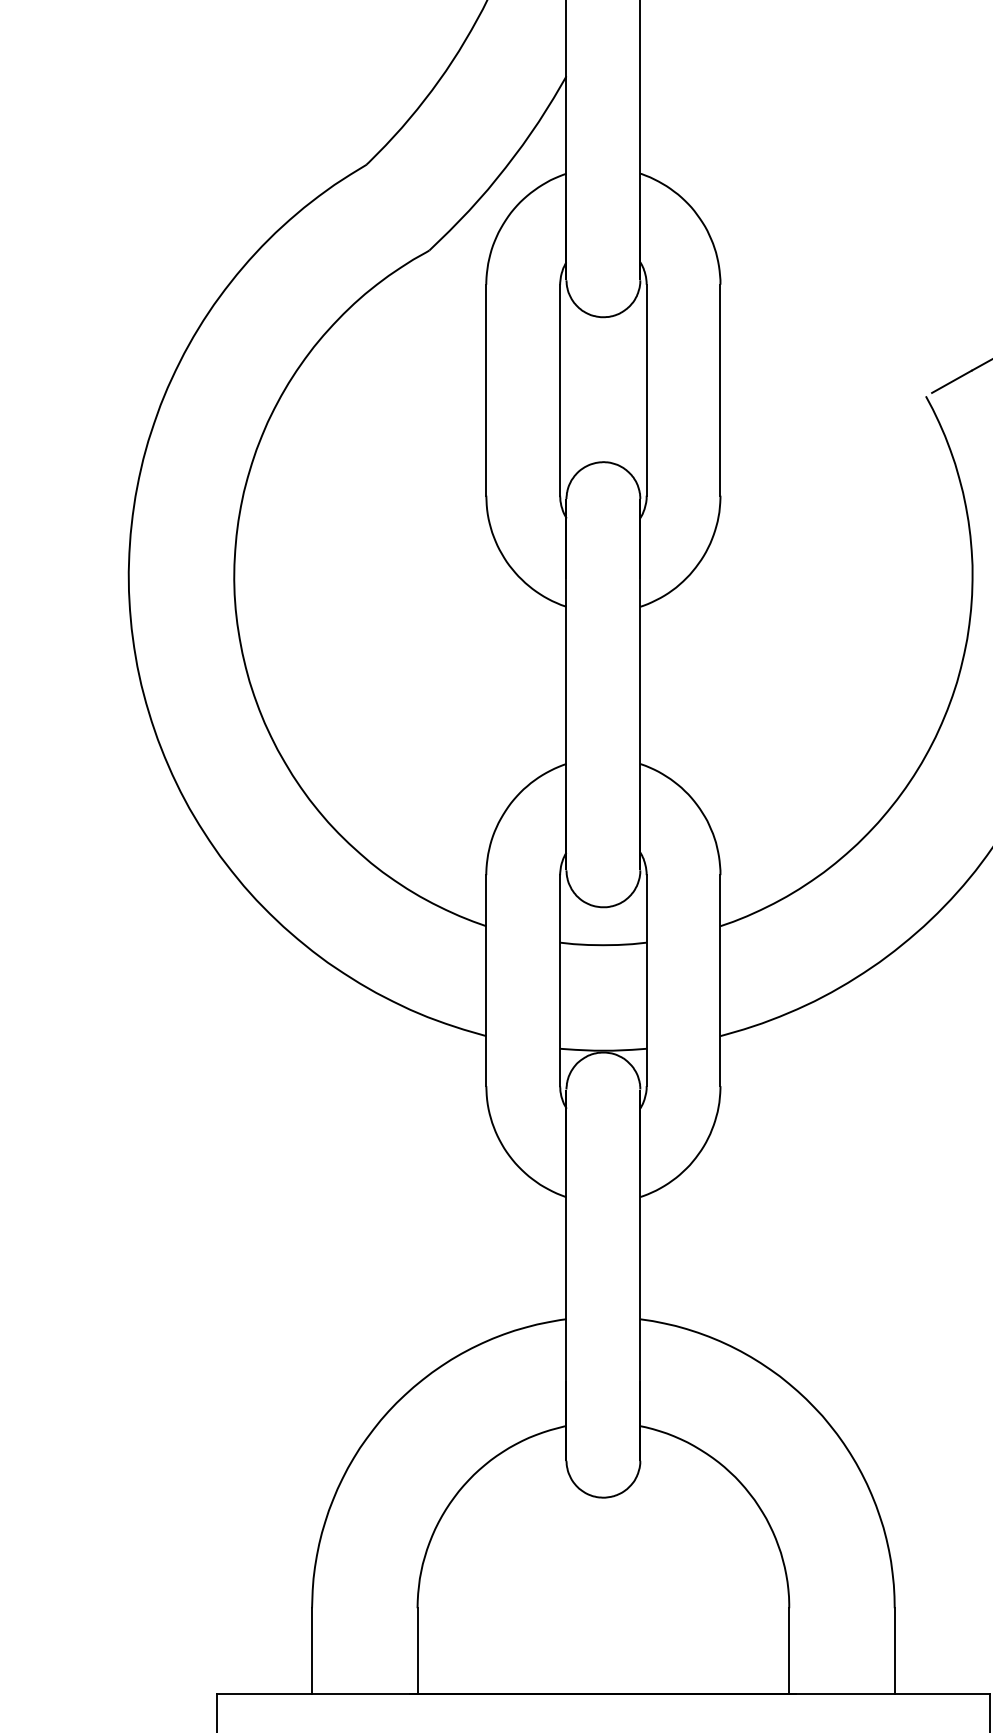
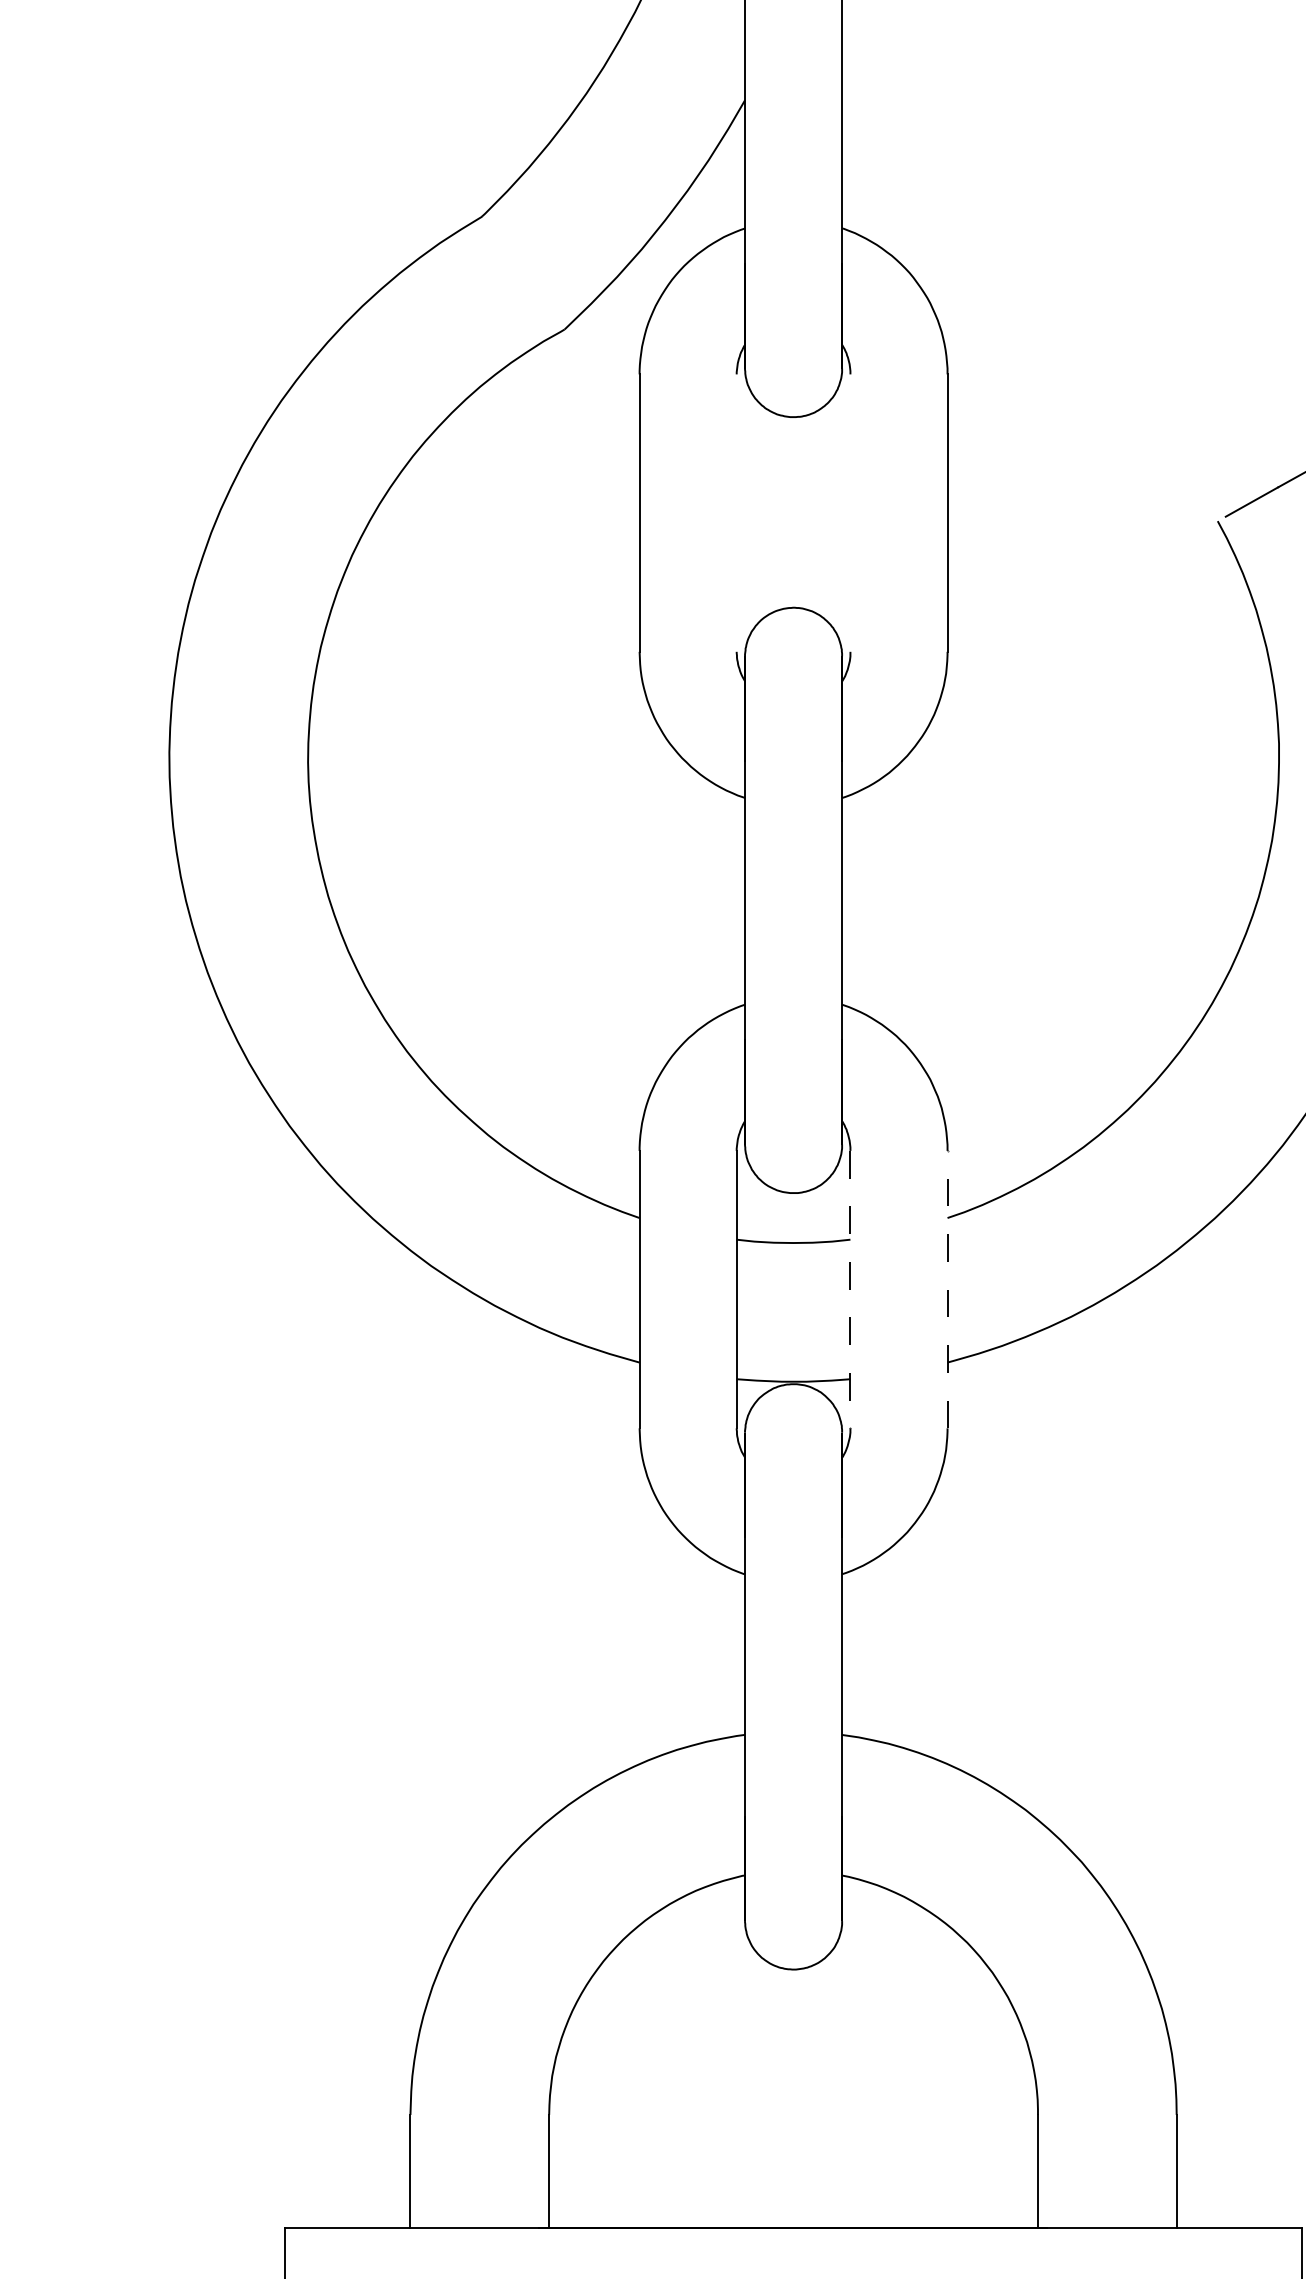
line: (559, 389) -> (736, 512), removed
line: (646, 389) -> (850, 512), removed
line: (646, 980) -> (850, 1289), solid -> dashed
line: (720, 980) -> (947, 1289), solid -> dashed

